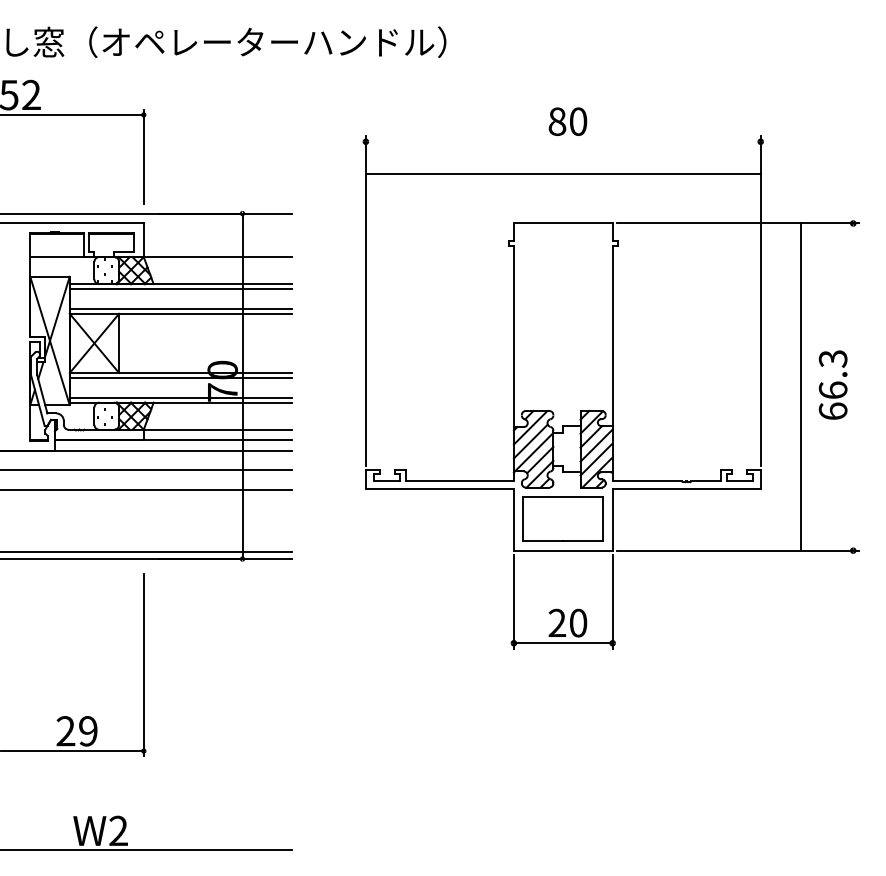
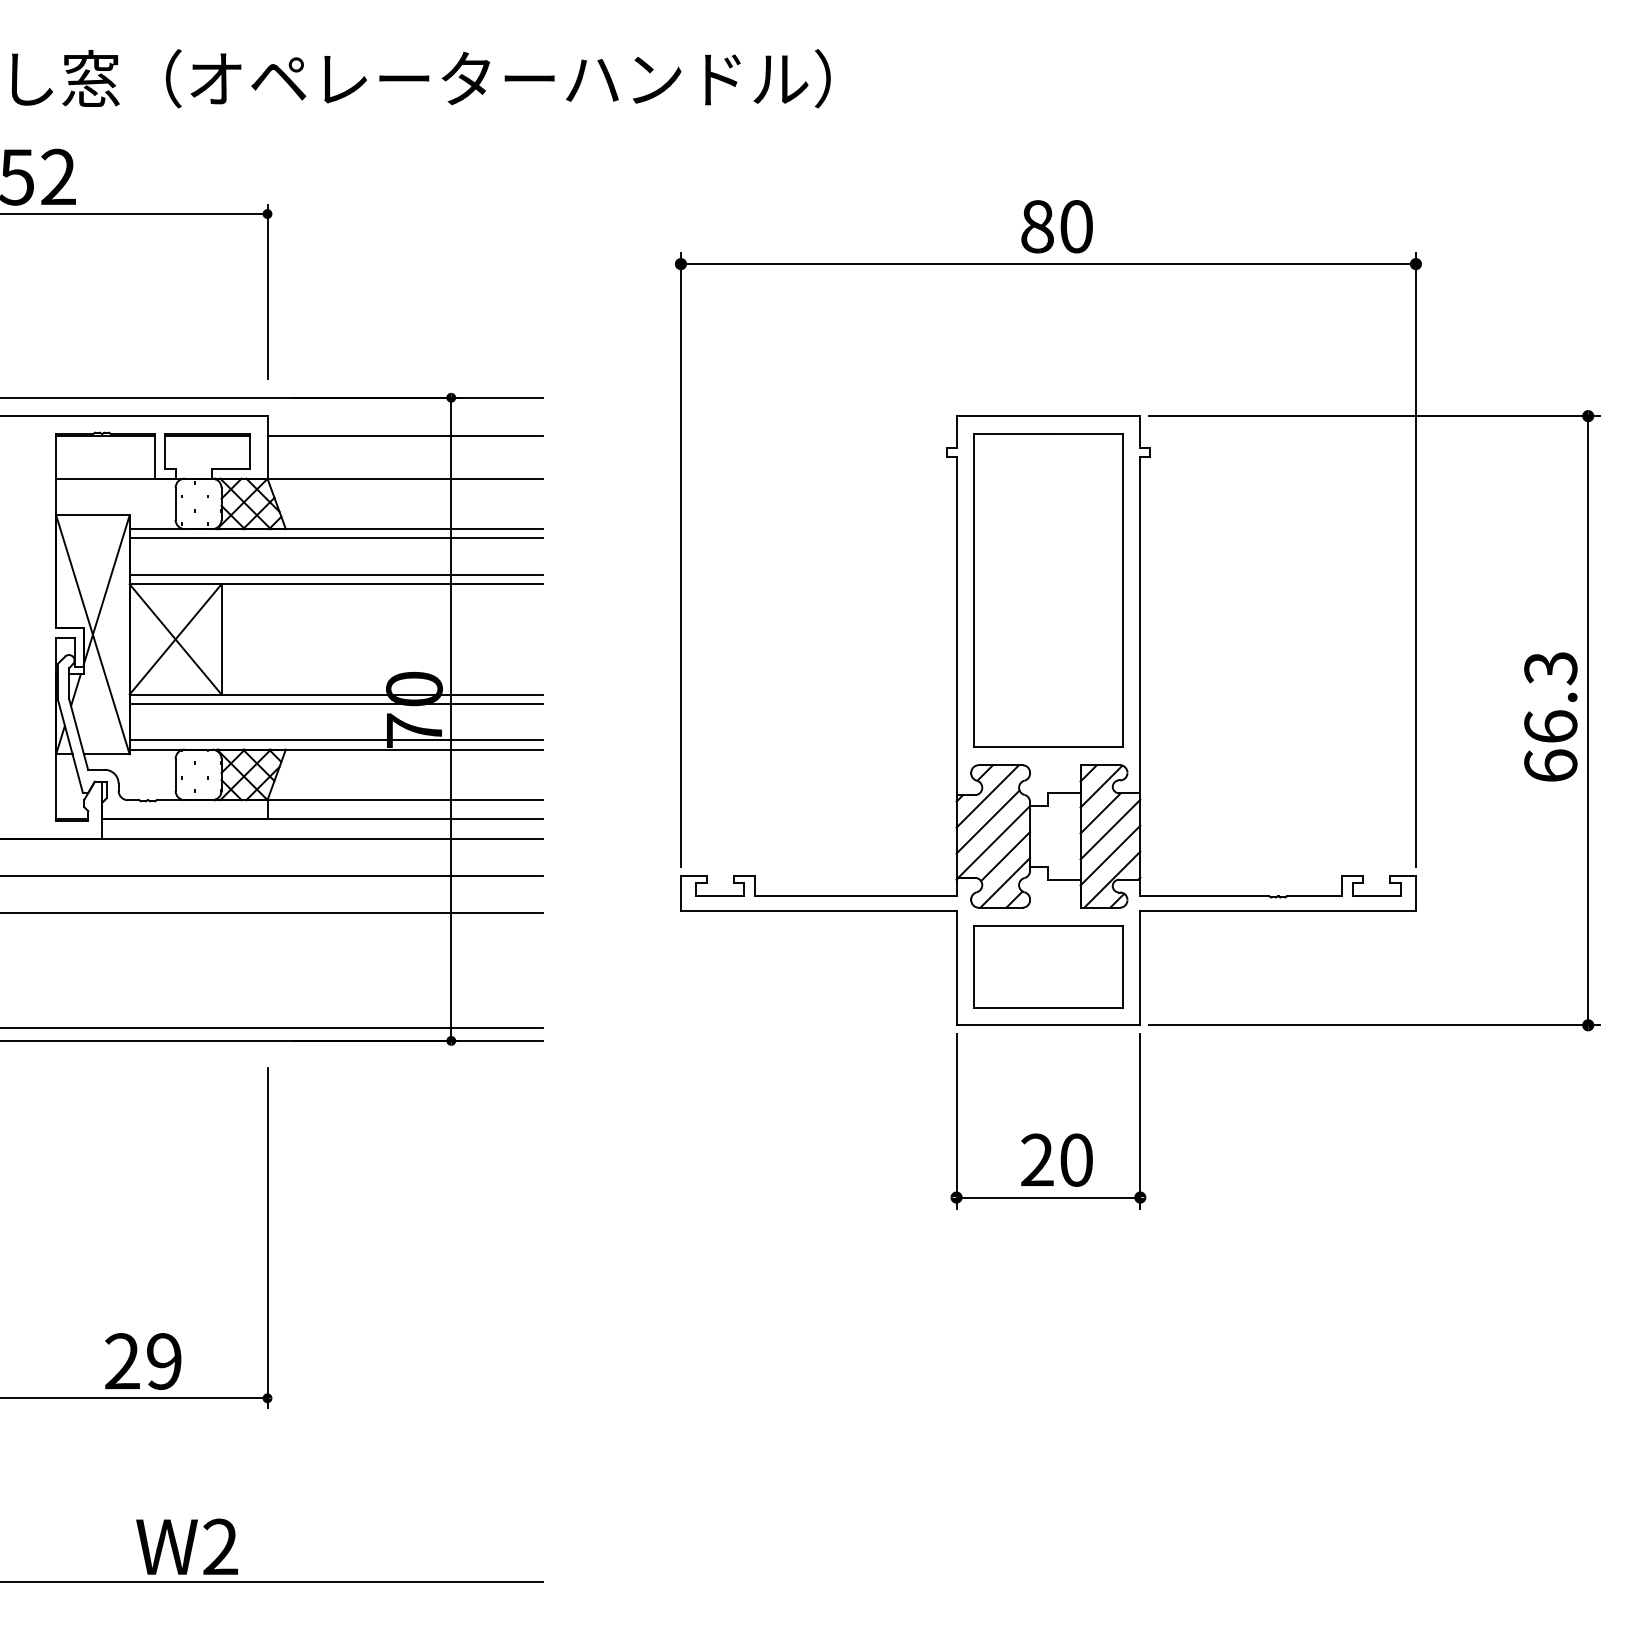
line: (562, 173) -> (1046, 263), moved
line: (217, 234) -> (404, 436), added
part: (562, 316) -> (1046, 589), added
line: (801, 386) -> (1588, 719), moved

